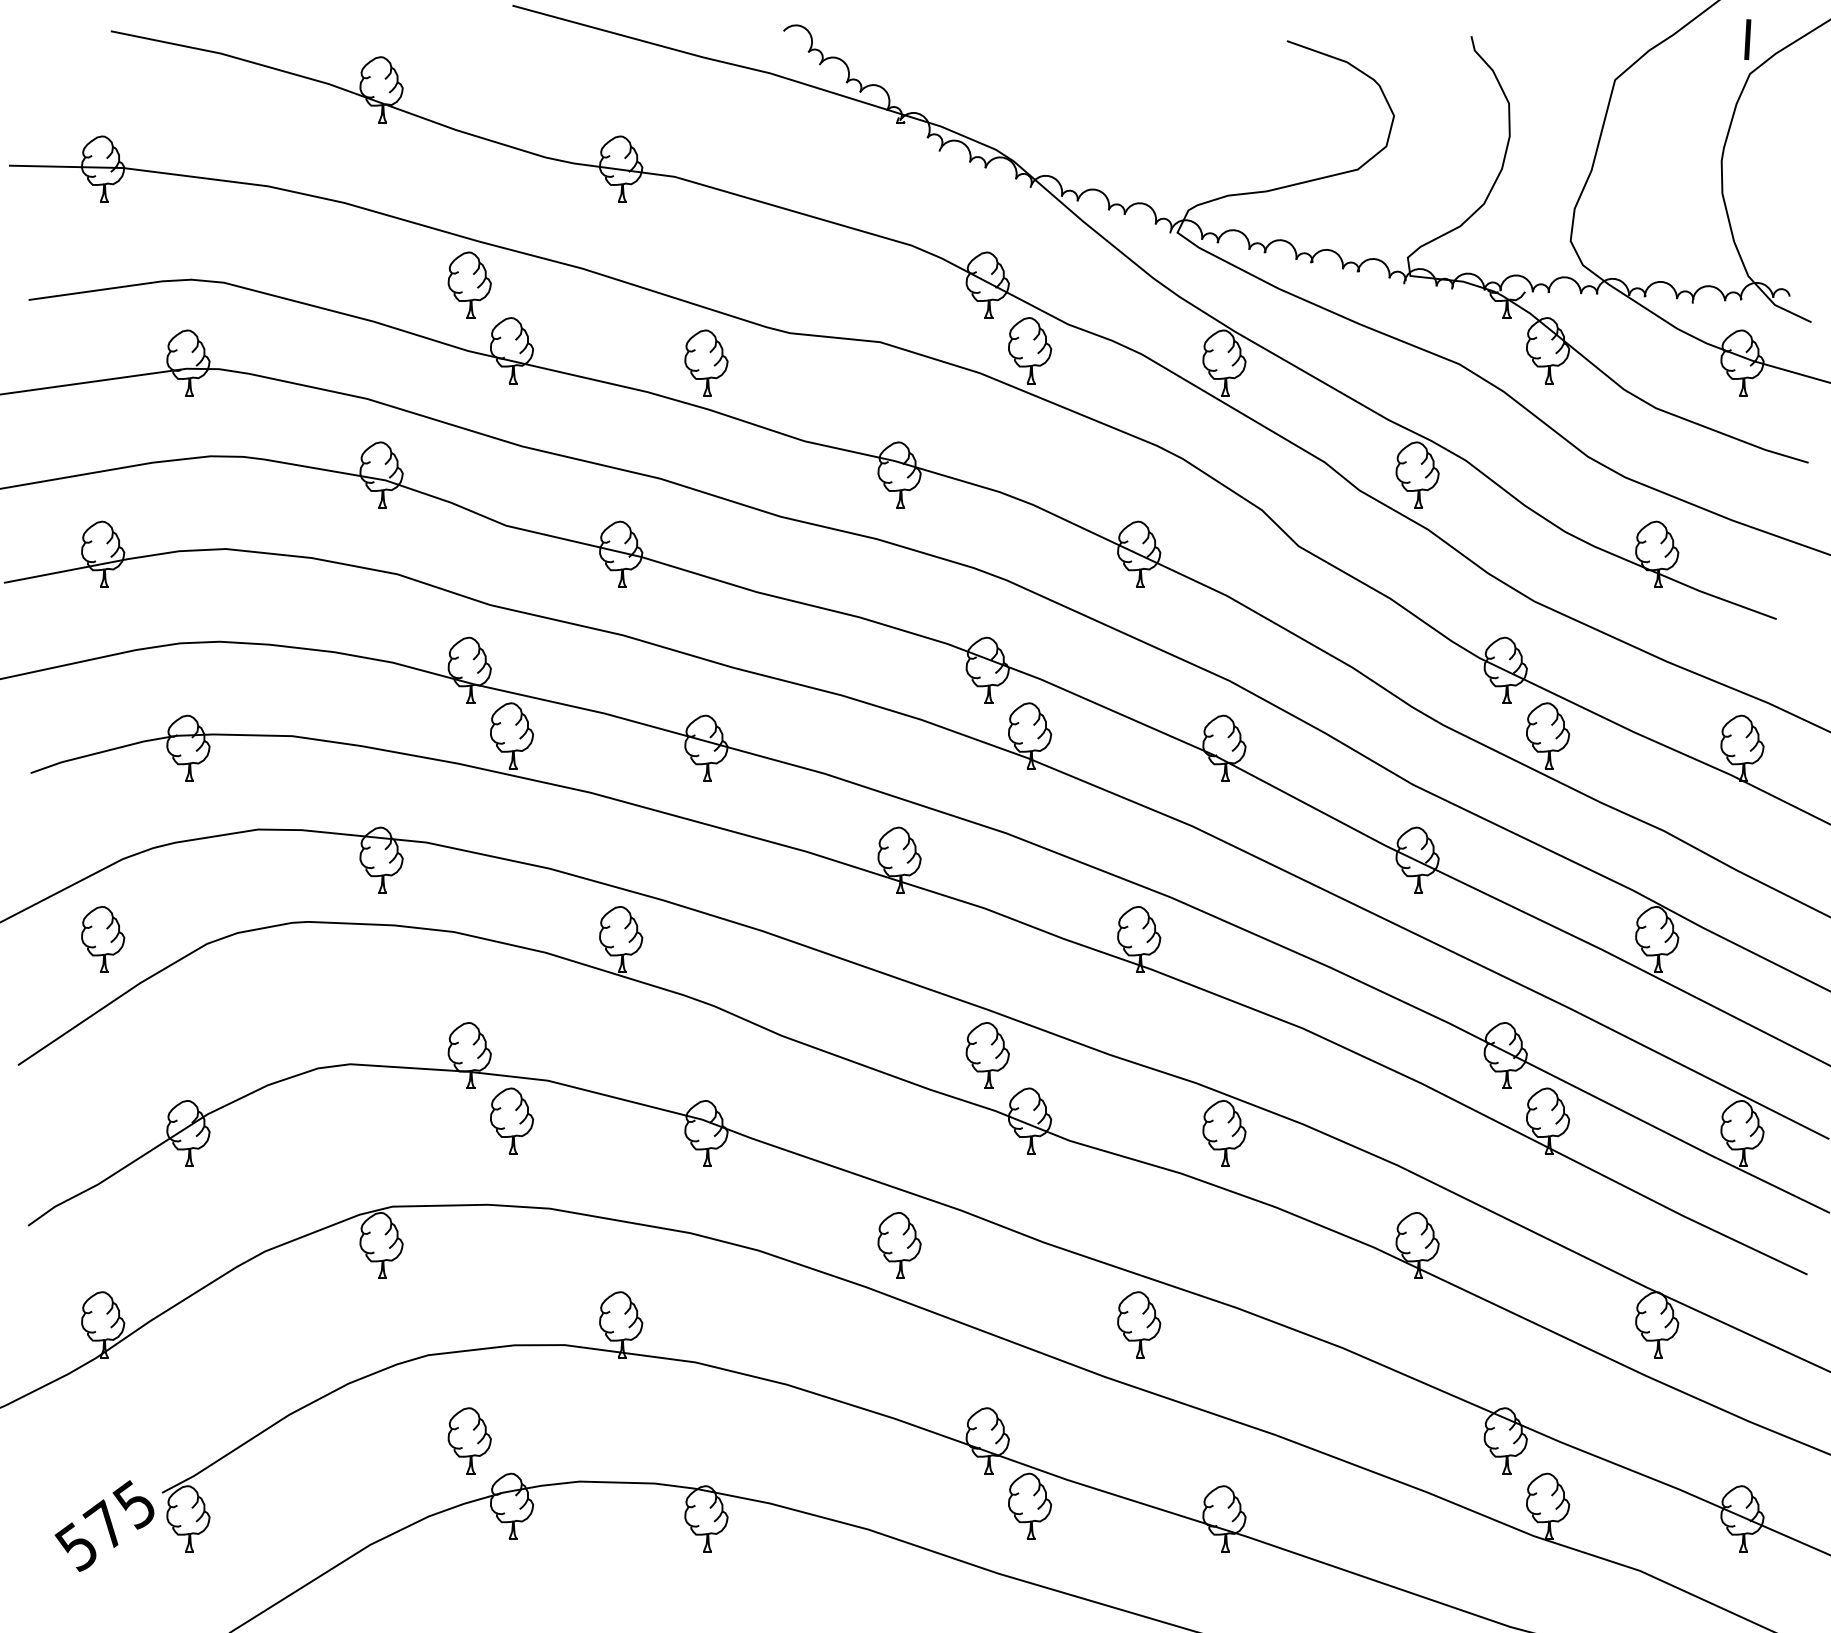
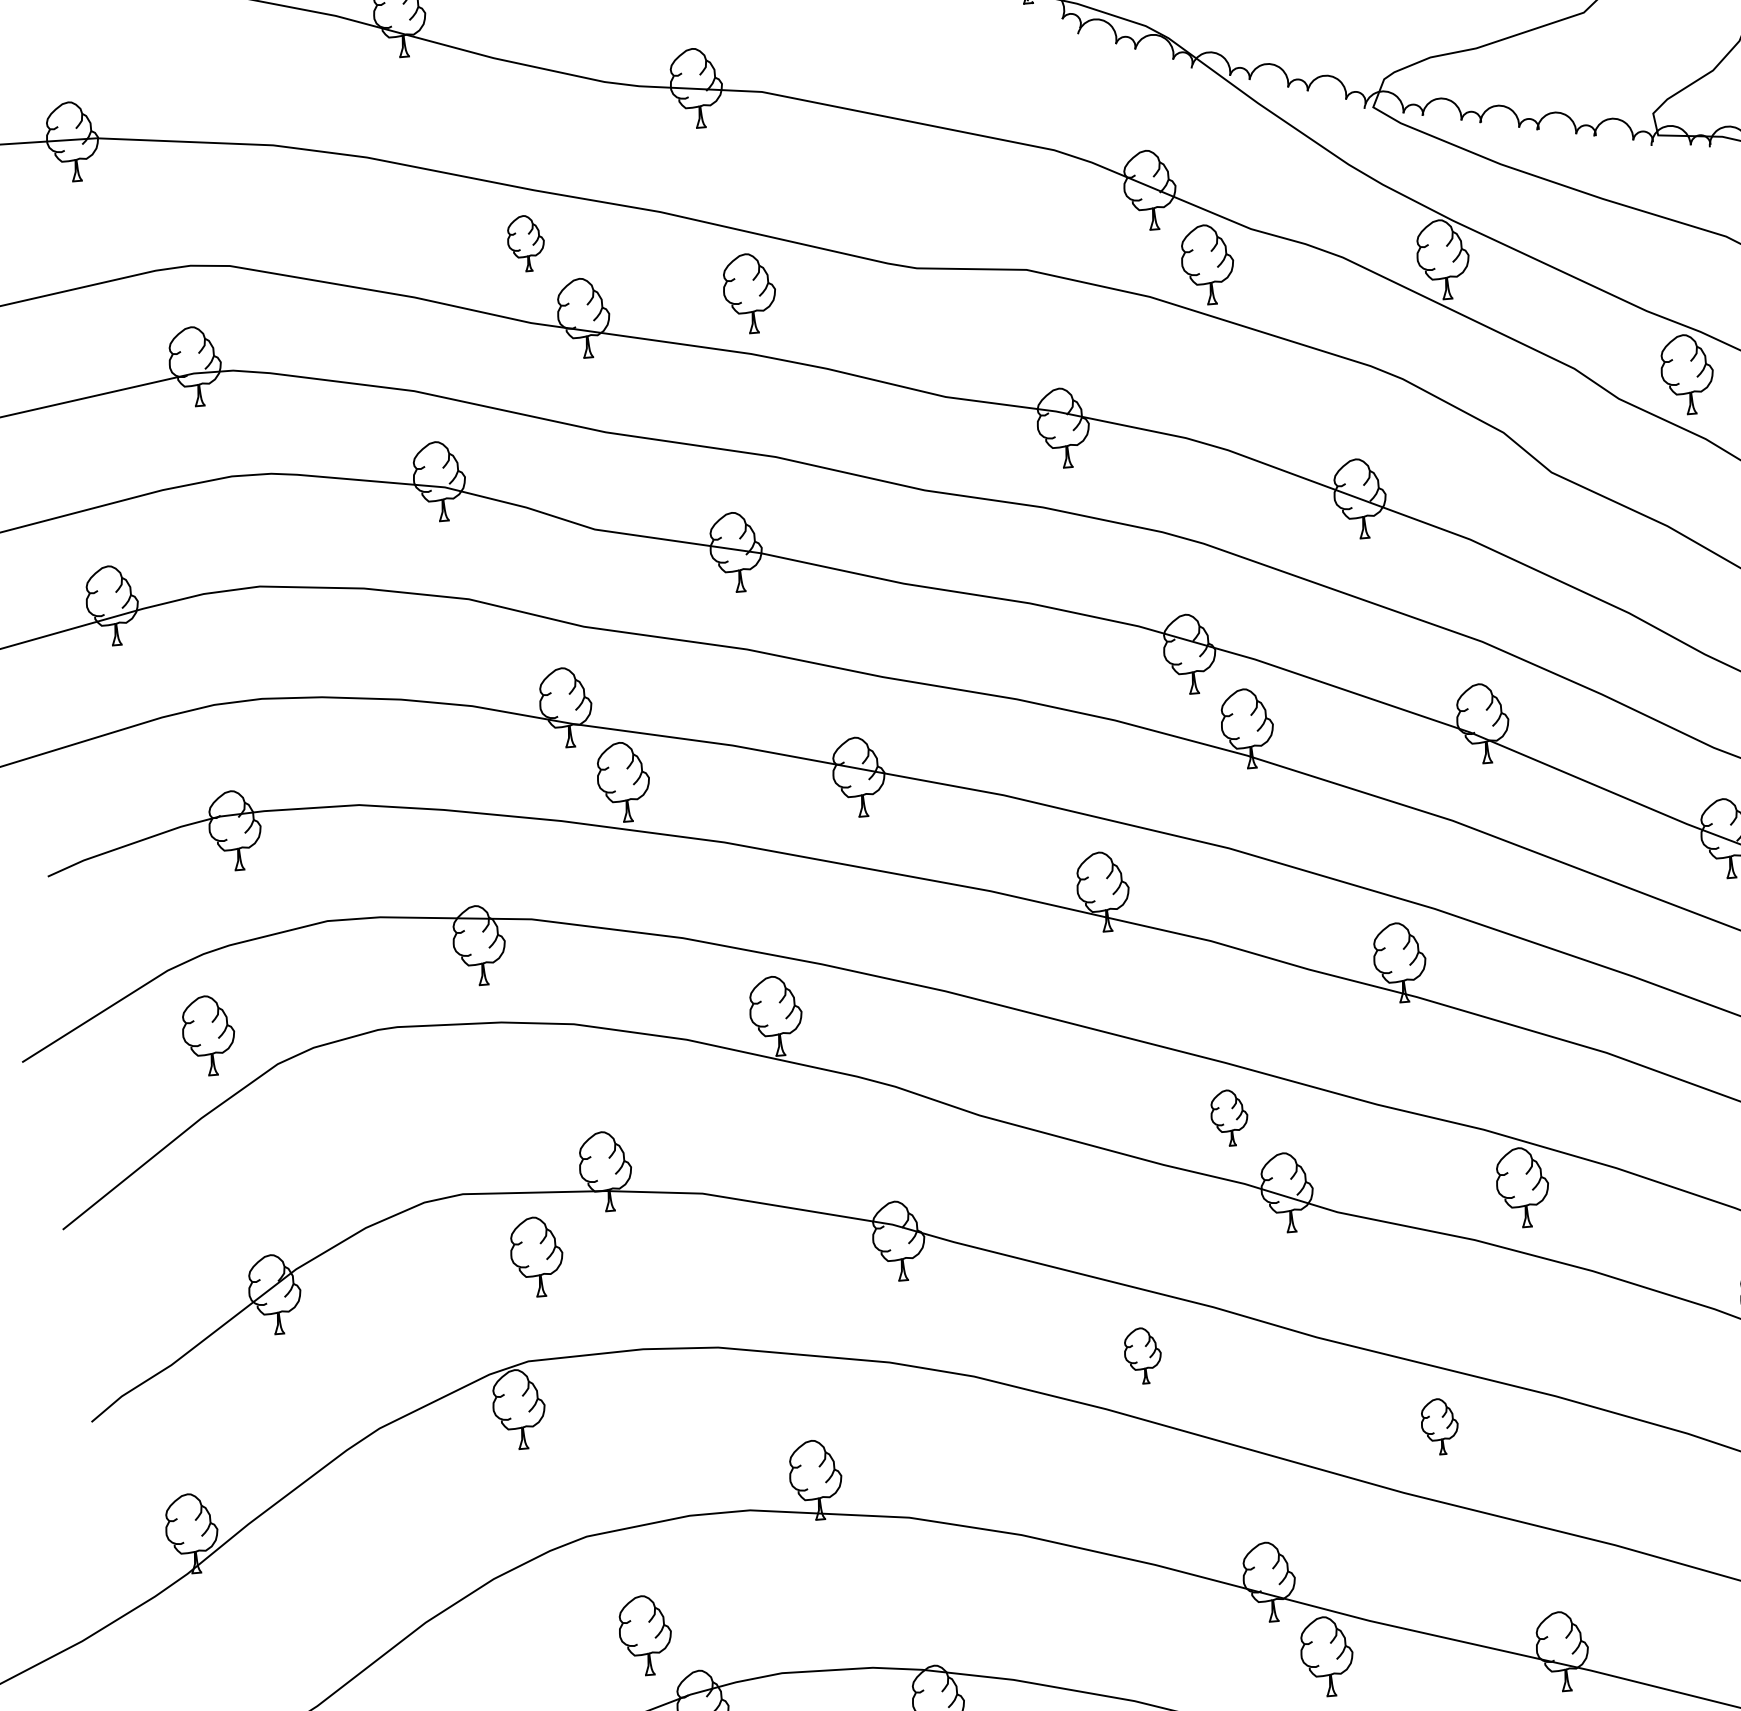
part: (469, 284) -> (525, 242), size x0.7
part: (706, 362) -> (749, 292), moved
part: (103, 939) -> (209, 1035), moved
part: (987, 1055) -> (1229, 1117), size x0.7
part: (512, 1120) -> (537, 1256), moved
part: (899, 1245) -> (1142, 1355), size x0.7
part: (1139, 1324) -> (1440, 1426), size x0.7

